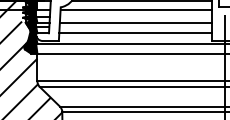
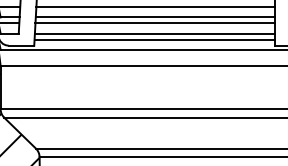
line: (136, 16) -> (156, 7), added
line: (135, 26) -> (154, 22), added
line: (135, 37) -> (154, 40), added

